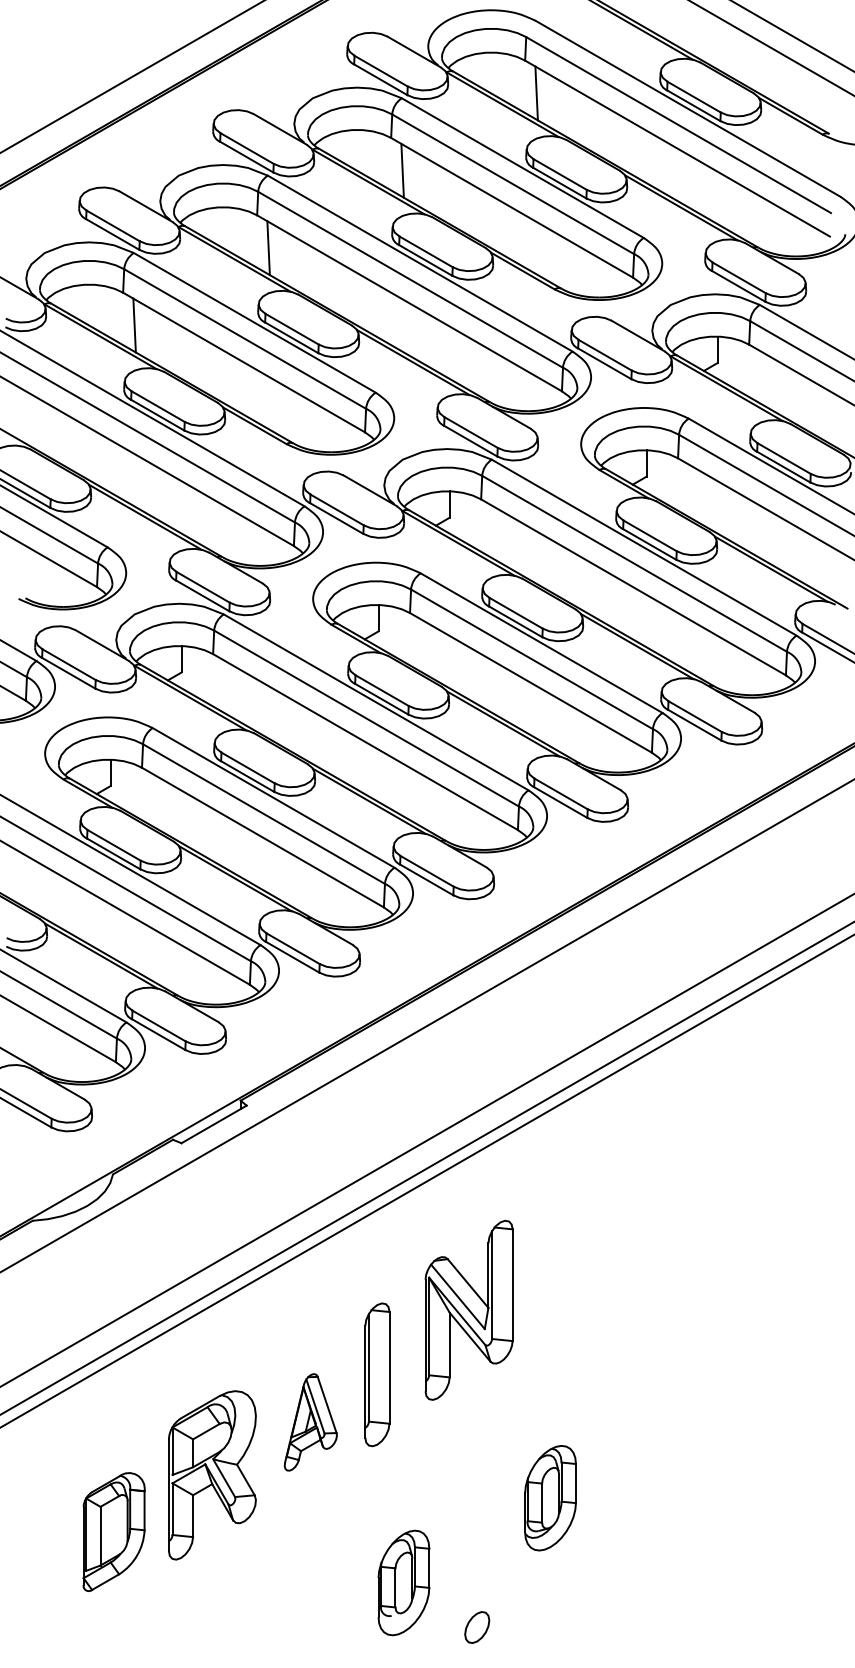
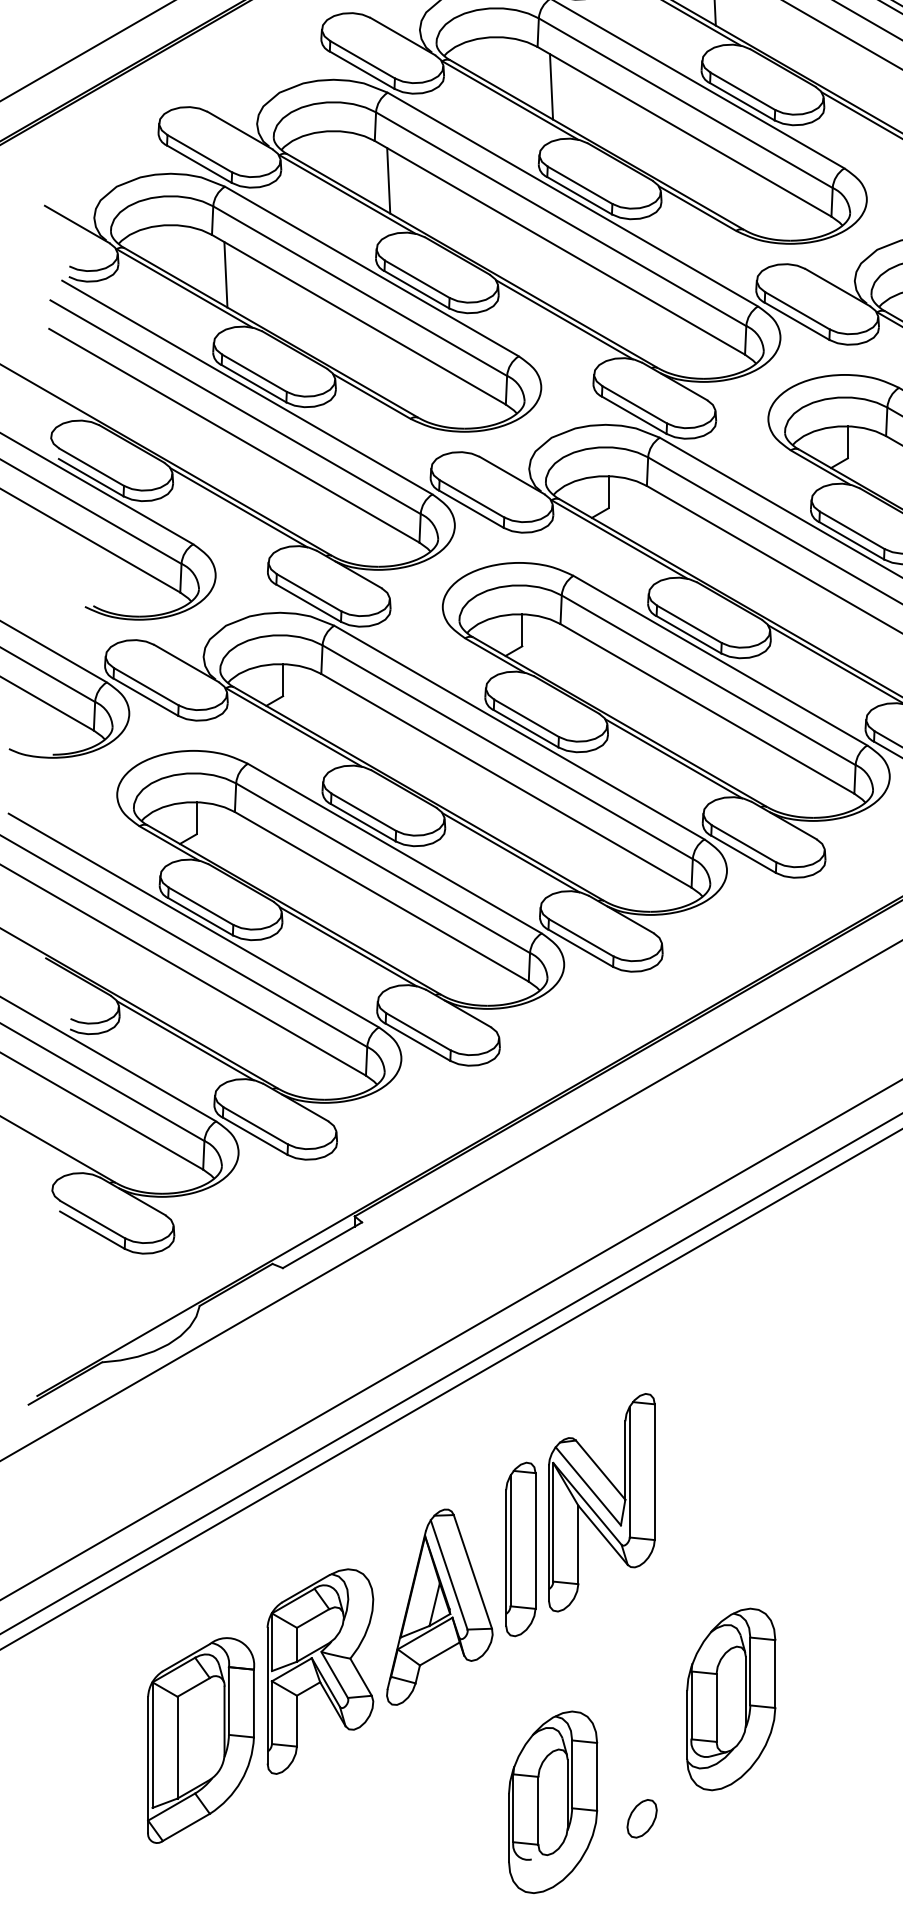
part: (468, 1309) -> (601, 1501), moved
part: (310, 1422) -> (439, 1607), size x1.67
part: (550, 1497) -> (731, 1698), size x1.43
part: (113, 1531) -> (200, 1739), size x1.43
part: (403, 1582) -> (552, 1801), size x1.43
part: (477, 1627) -> (642, 1818), moved

